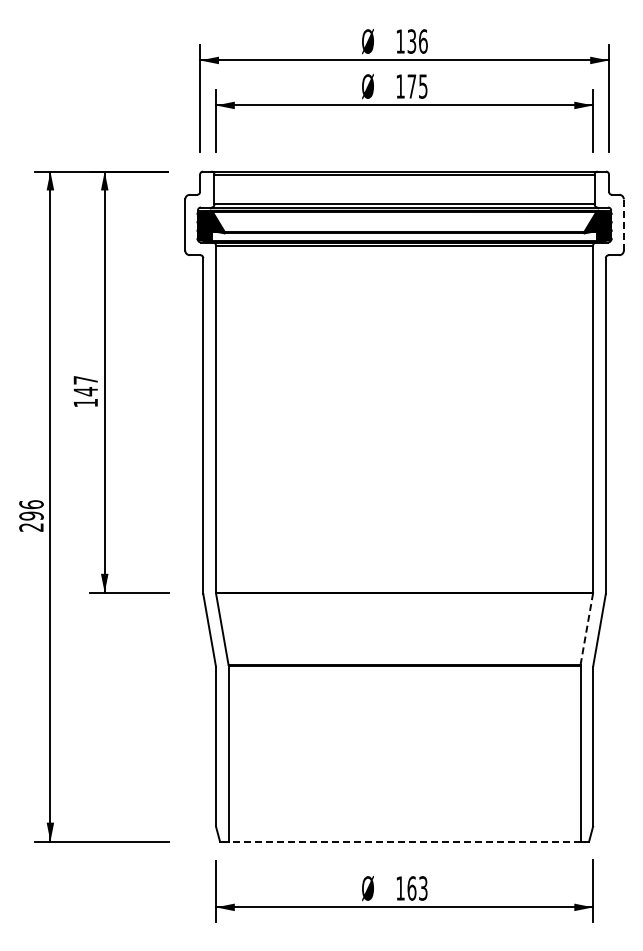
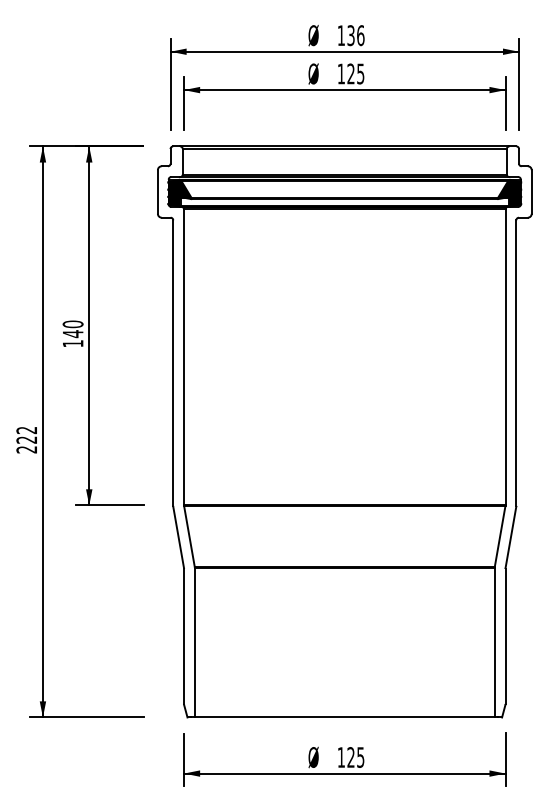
text: (411, 86) -> (350, 73), 175 -> 125
line: (623, 225) -> (531, 192), dashed -> solid
text: (85, 379) -> (72, 323), 147 -> 140
text: (31, 510) -> (26, 435), 296 -> 222
line: (586, 629) -> (499, 536), dashed -> solid
line: (404, 841) -> (344, 717), dashed -> solid
text: (417, 888) -> (355, 757), 163 -> 125

